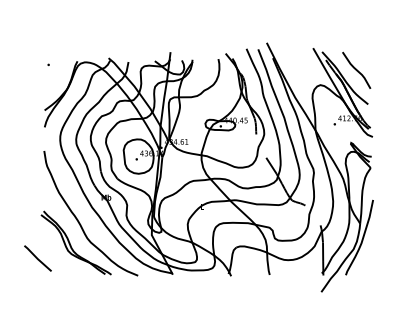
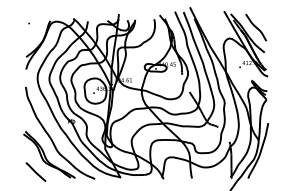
line: (37, 258) -> (35, 172), moved

